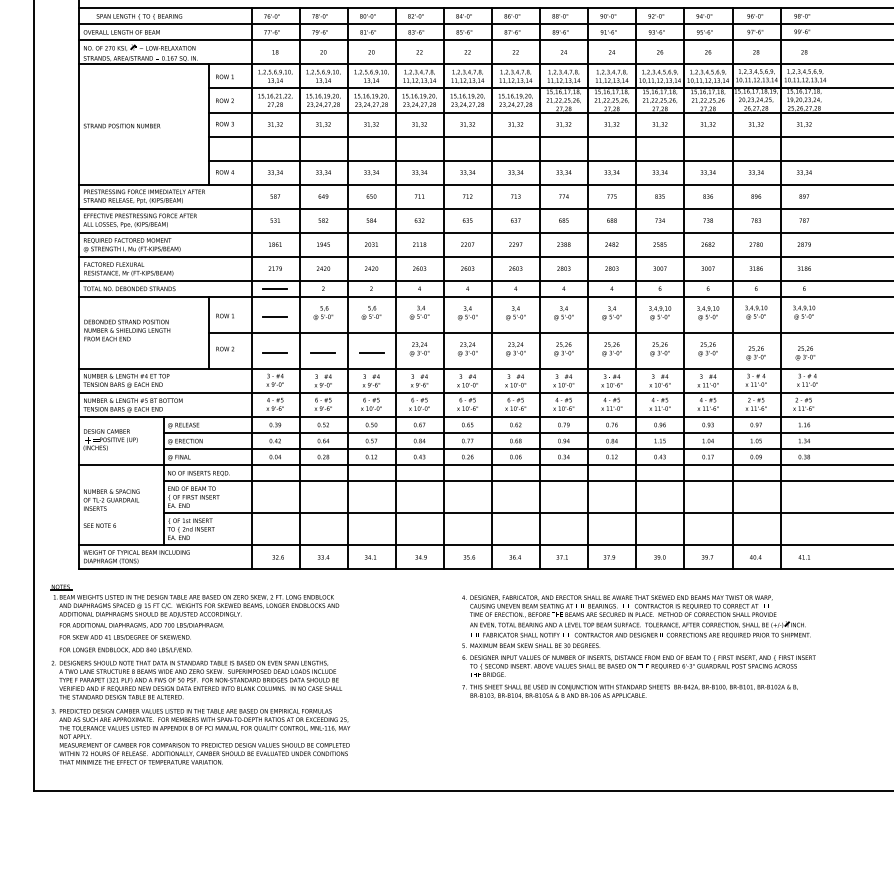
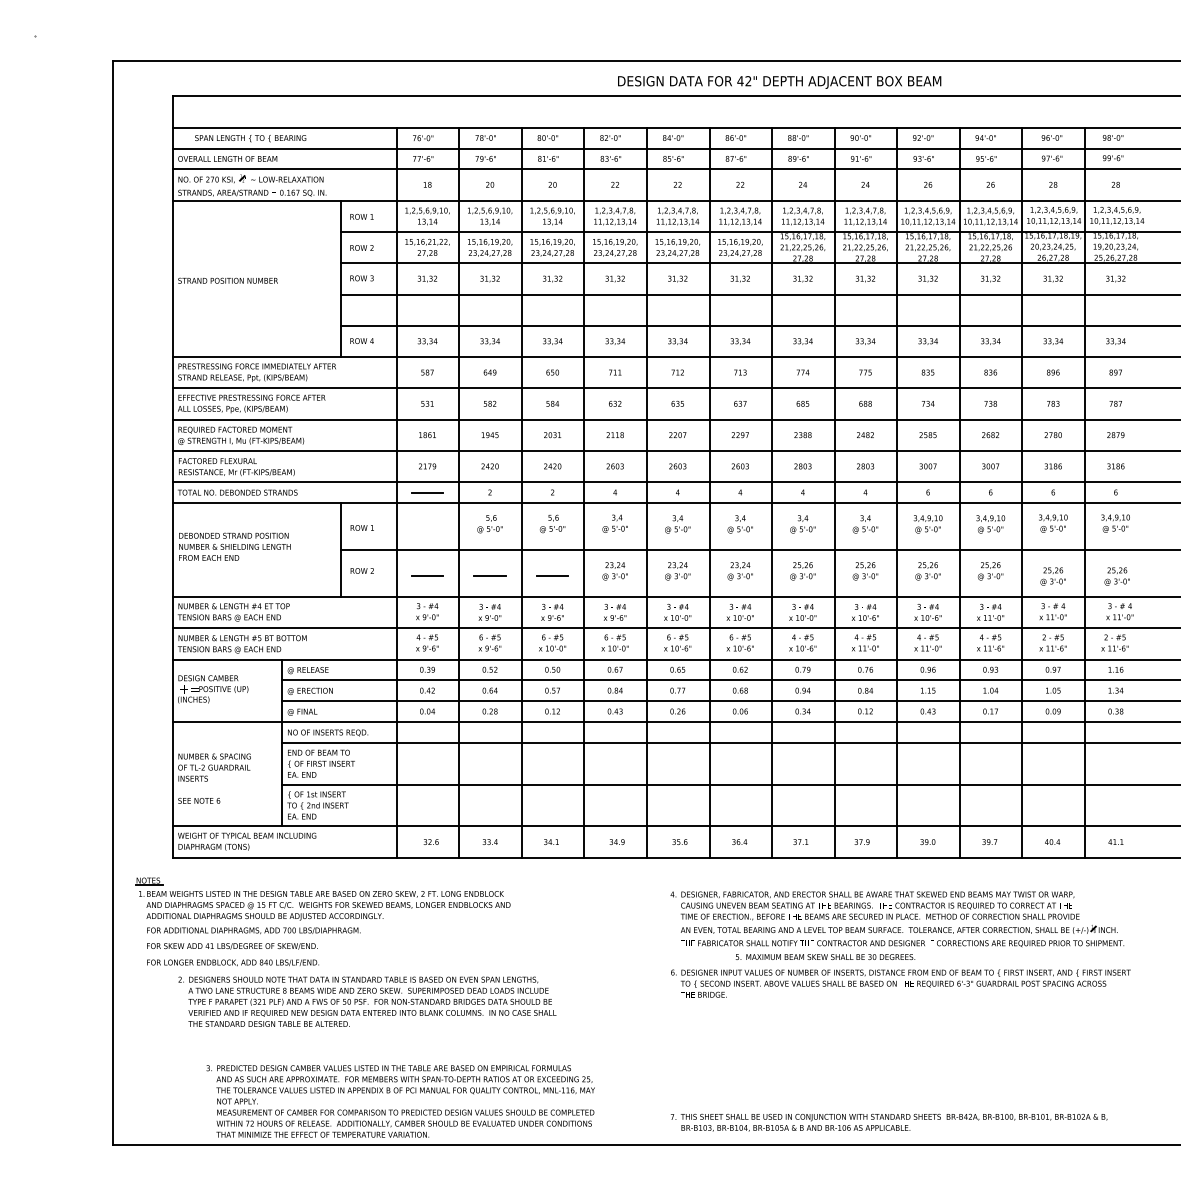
line: (275, 317) -> (427, 529), removed
text: (531, 645) -> (825, 956), moved
text: (196, 679) -> (367, 1001), moved
text: (629, 691) -> (888, 1122), moved
text: (200, 736) -> (400, 1101), moved

